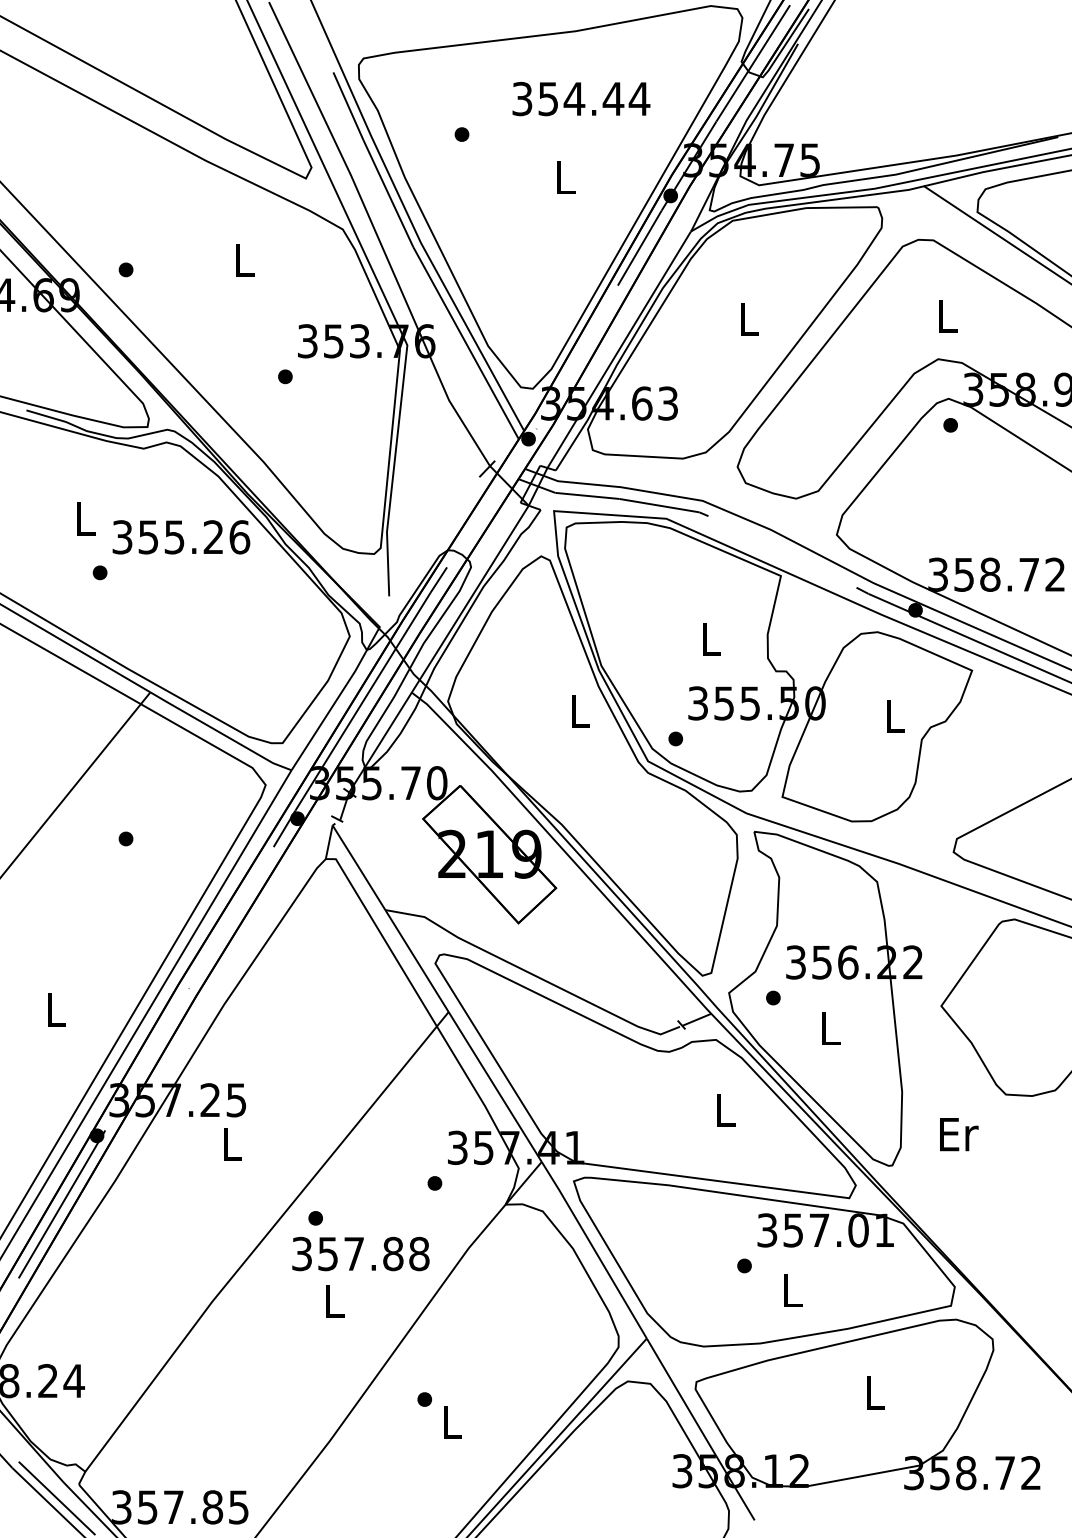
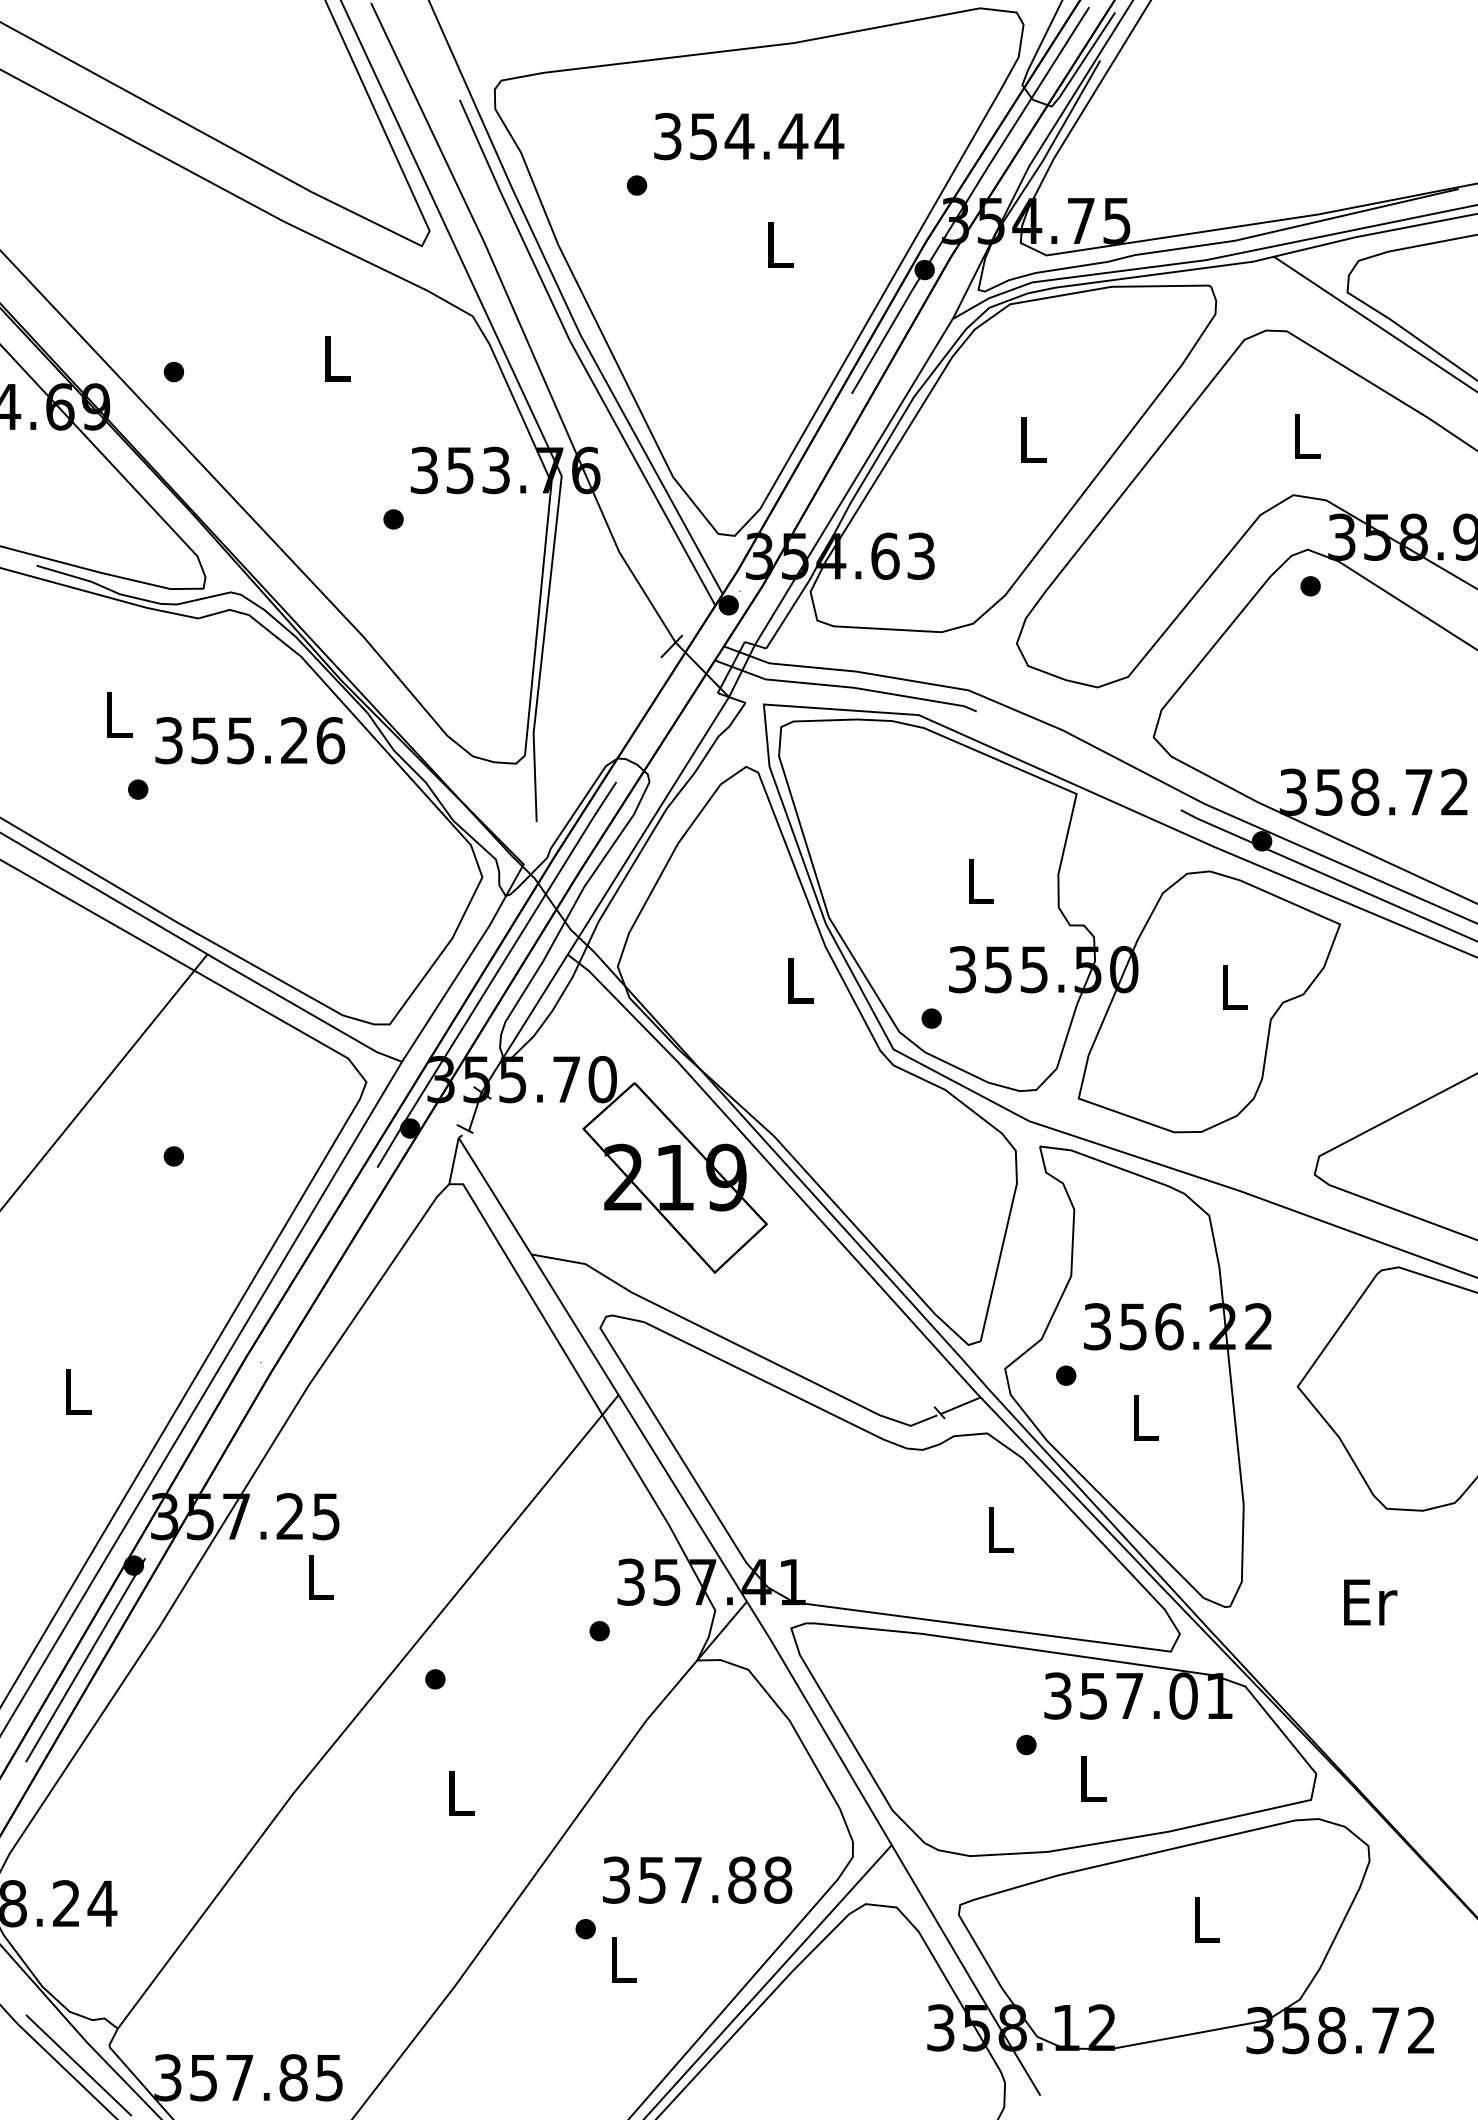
text: (581, 98) -> (749, 135), moved
text: (959, 1134) -> (1370, 1602), moved
text: (360, 1253) -> (696, 1879), moved

